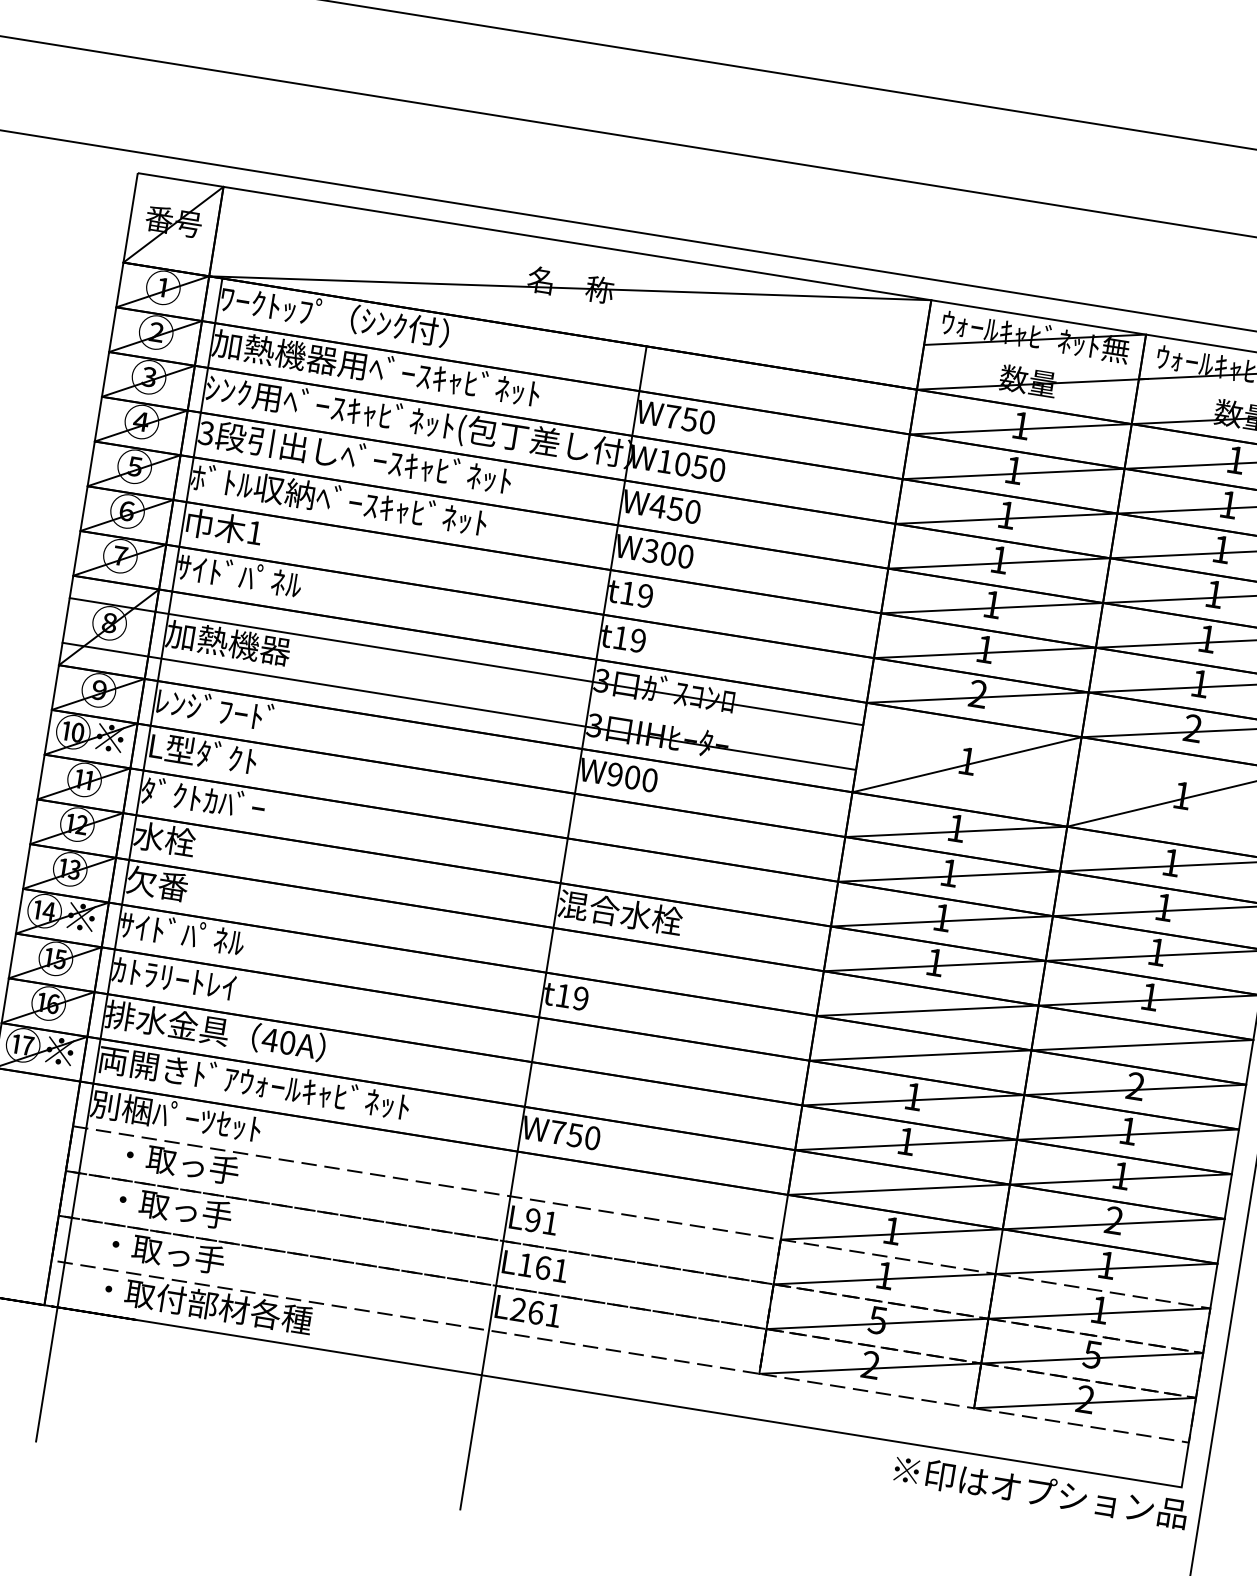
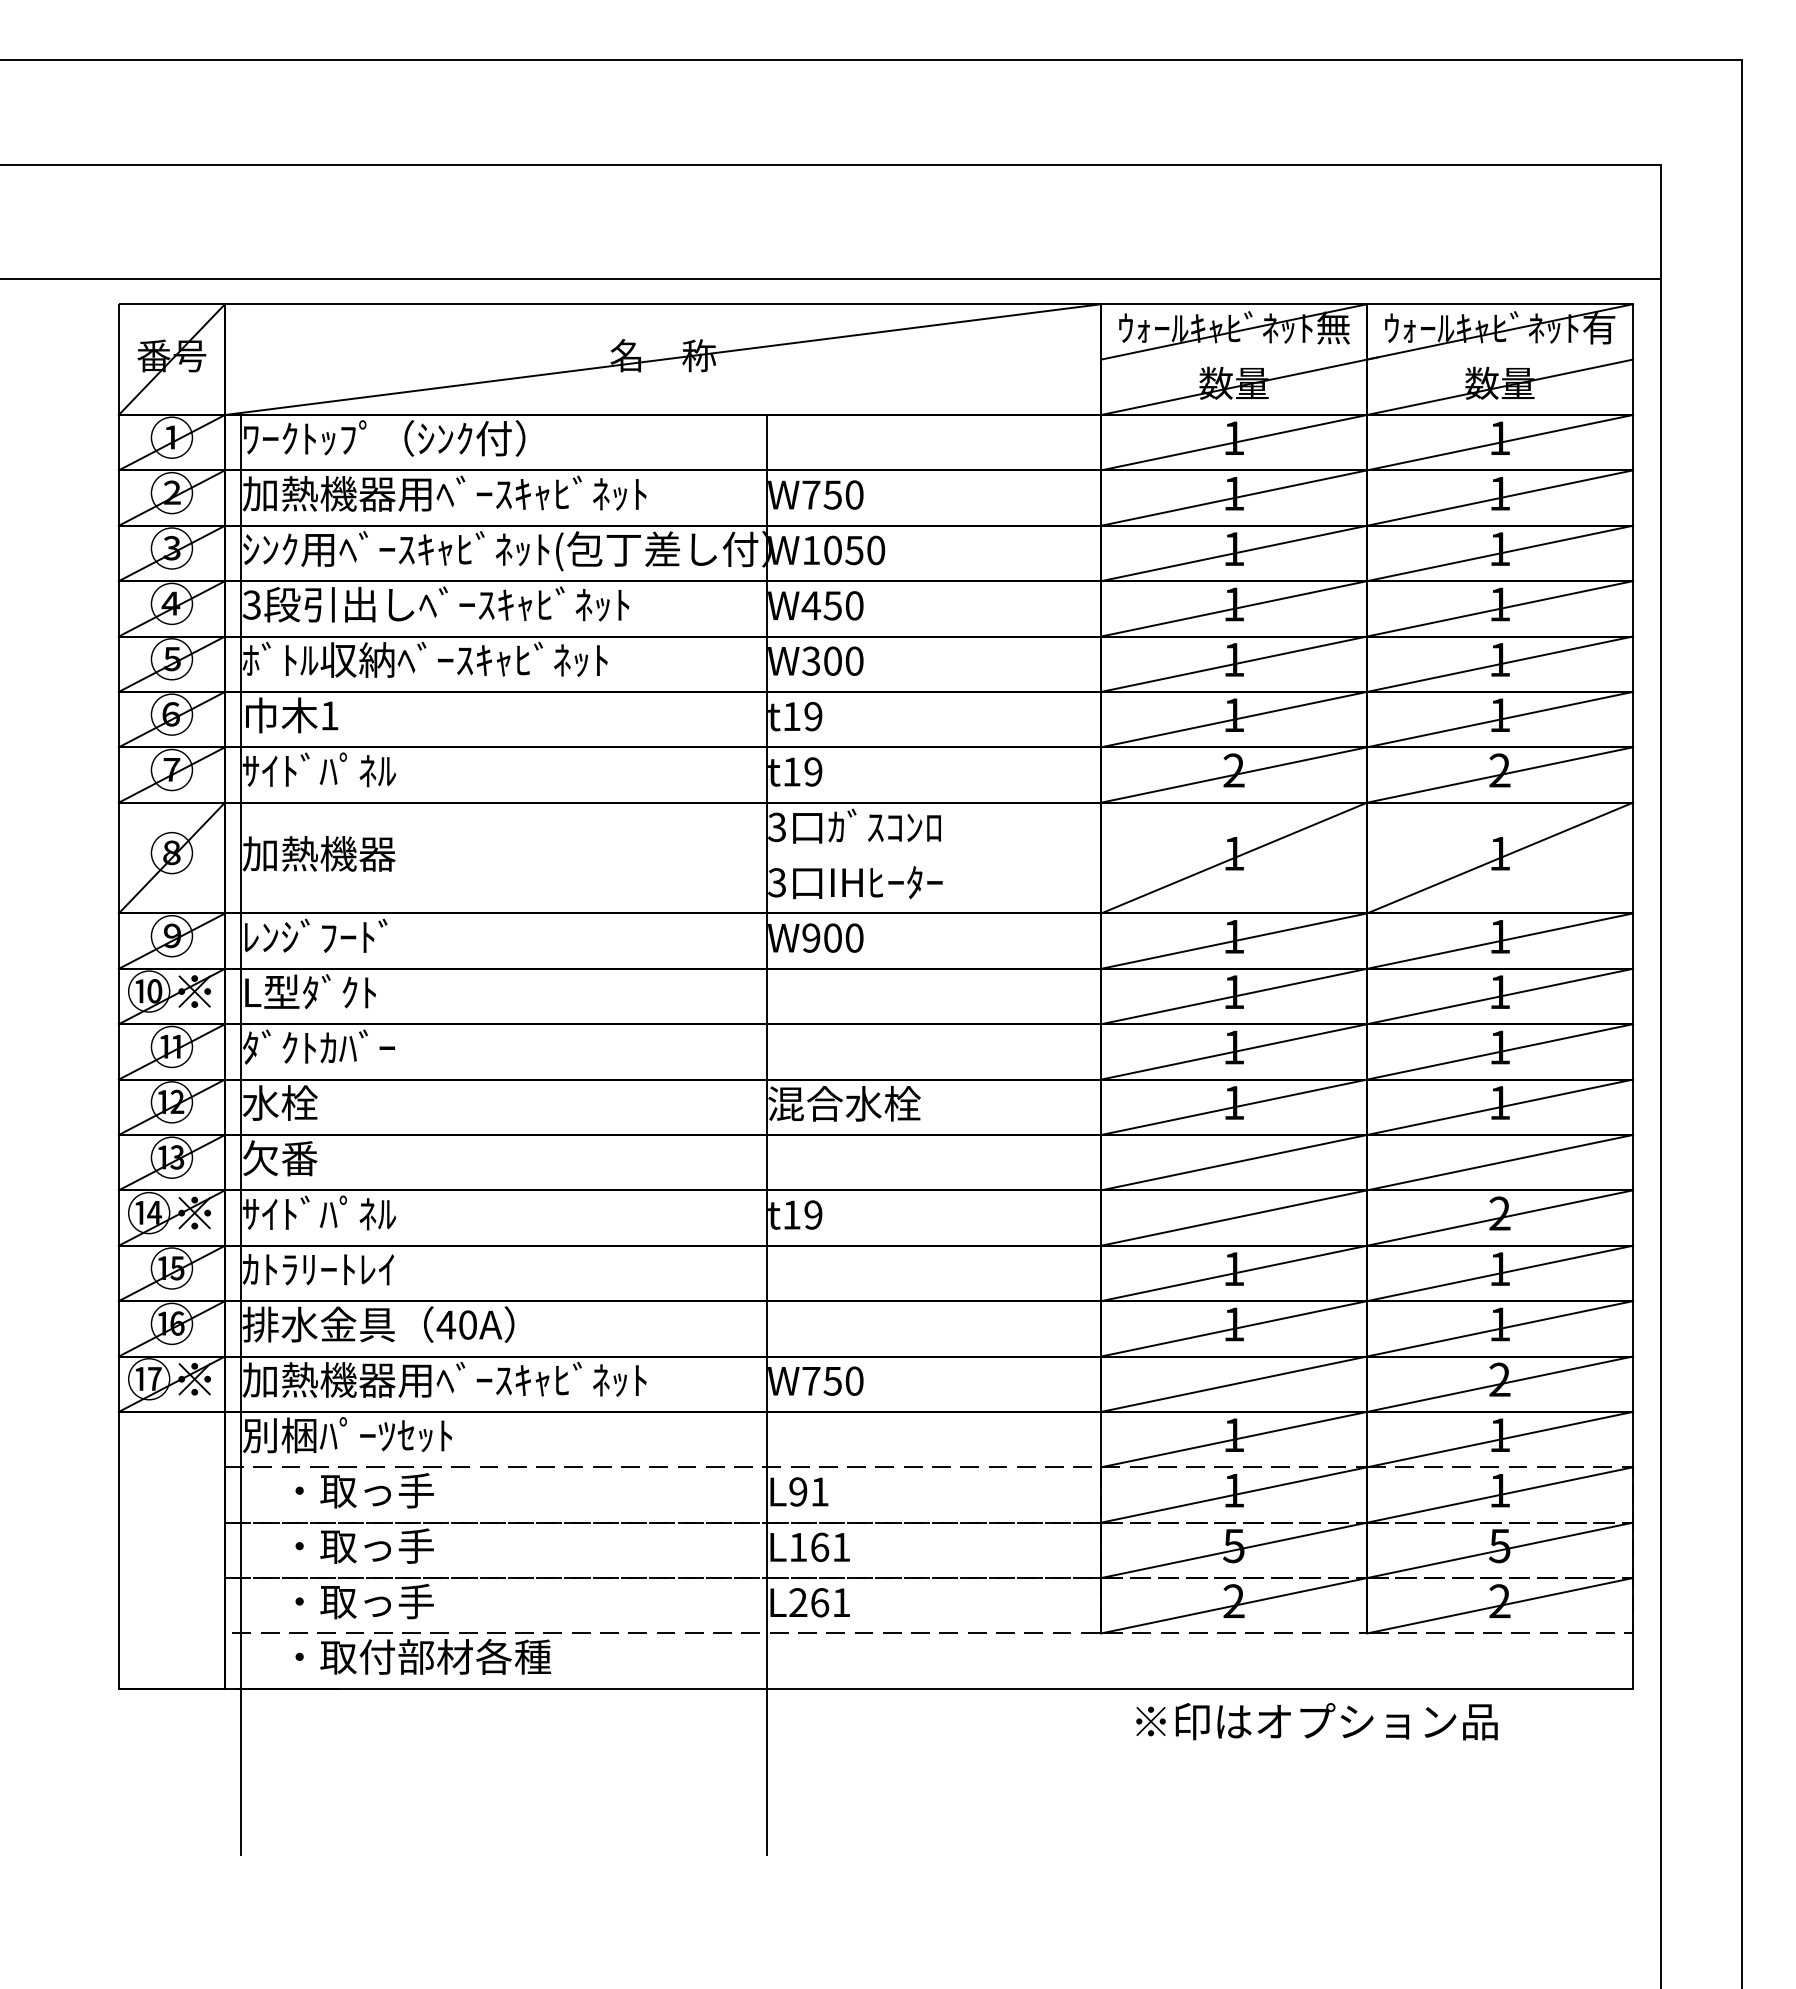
line: (465, 661) -> (609, 830), removed
line: (458, 706) -> (609, 885), removed
text: (261, 1083) -> (444, 1379), 両開きﾄﾞｱｳｫｰﾙｷｬﾋﾞﾈｯﾄ -> 加熱機器用ﾍﾞｰｽｷｬﾋﾞﾈｯﾄ
text: (1040, 1491) -> (1316, 1721), moved

